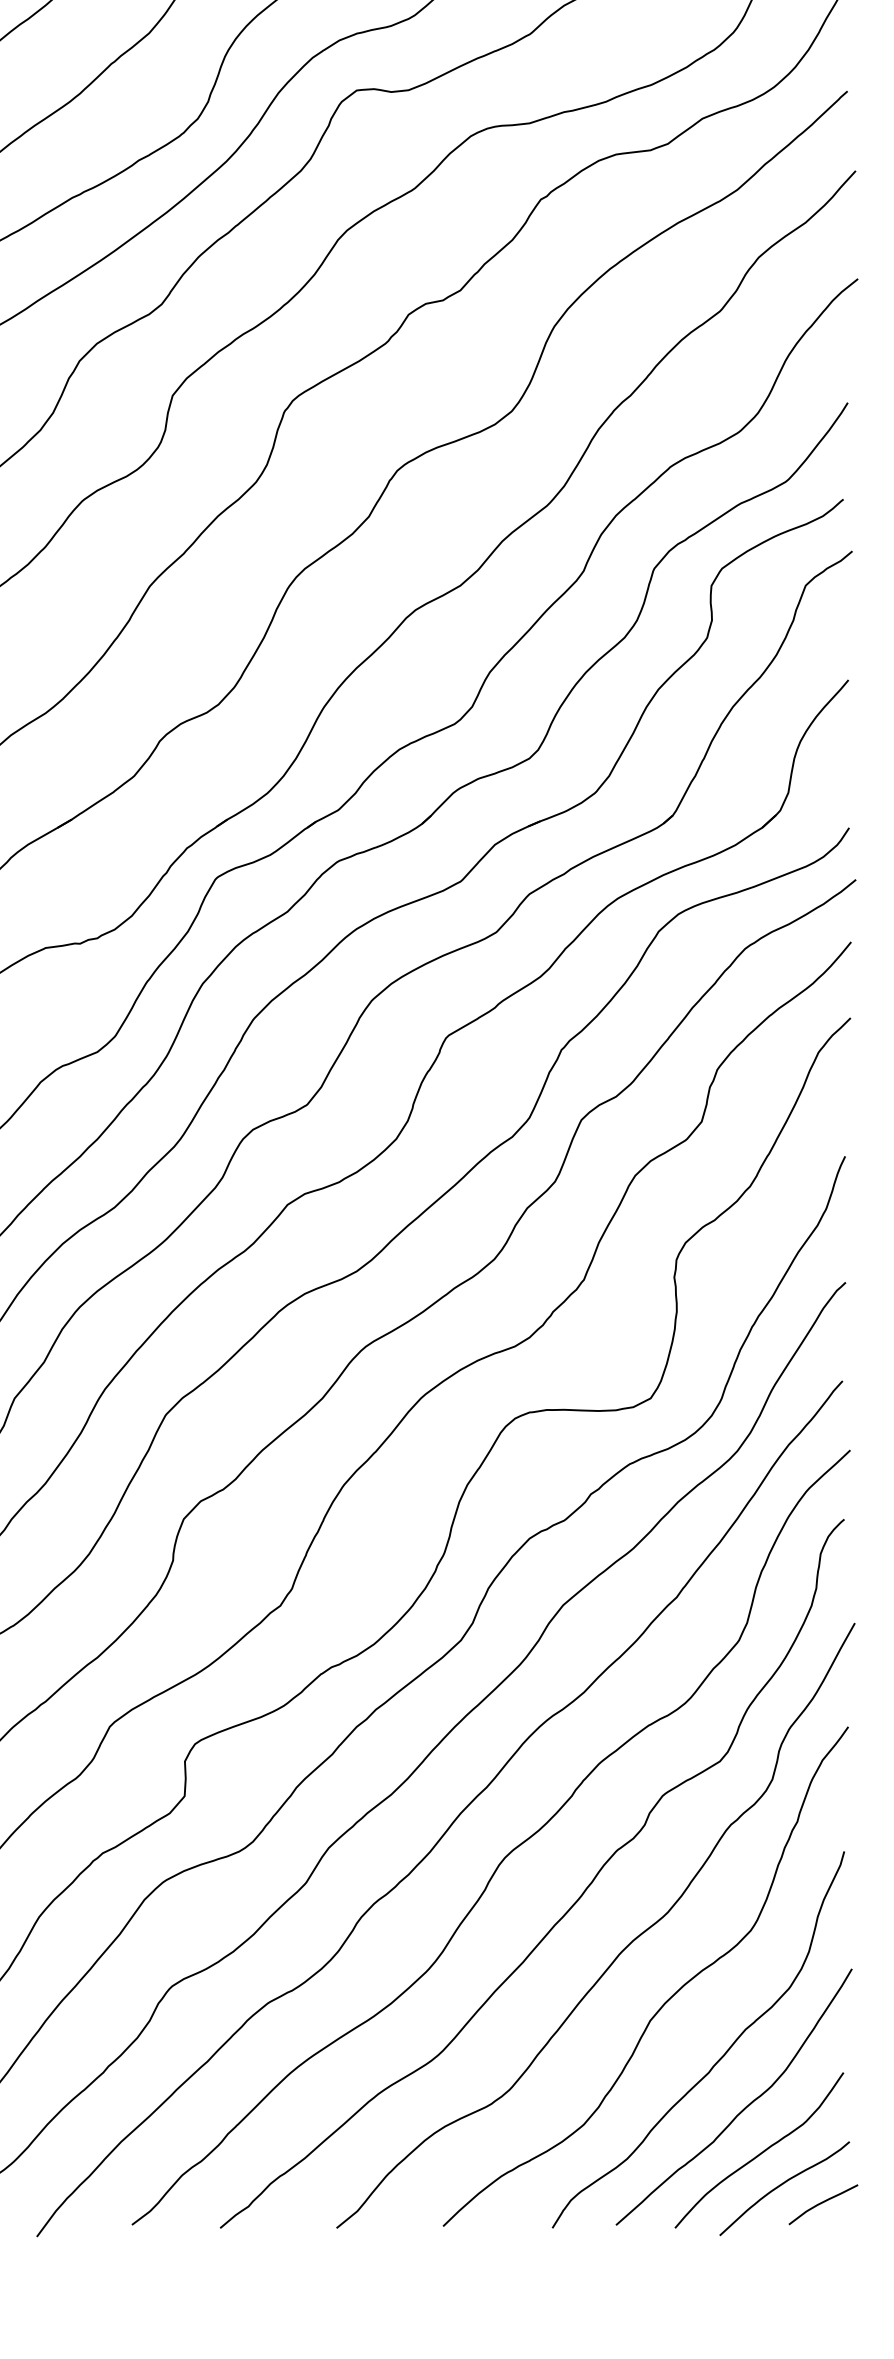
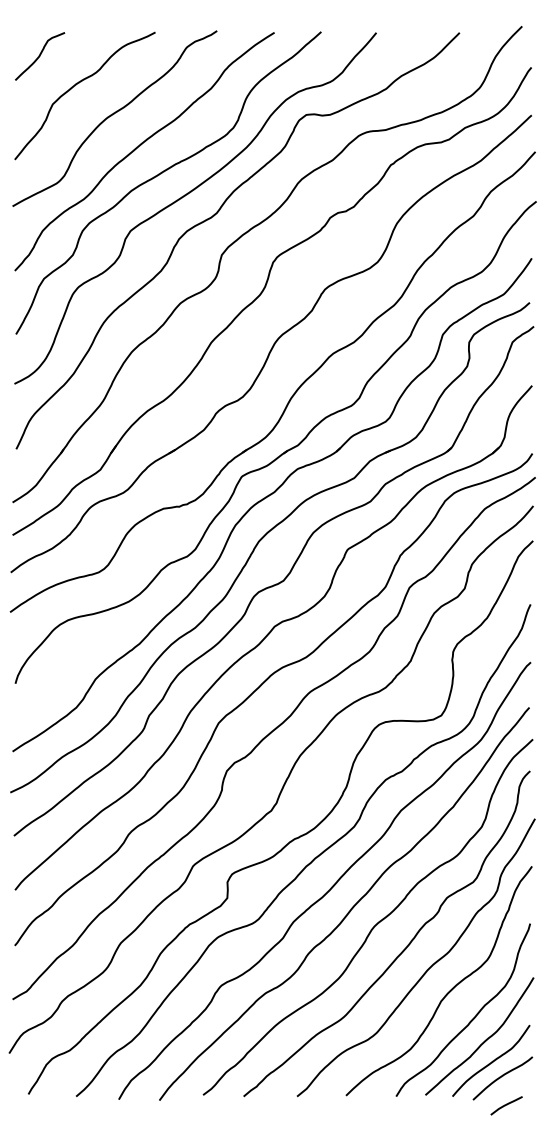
curve: (823, 2203) -> (506, 1105), moved

